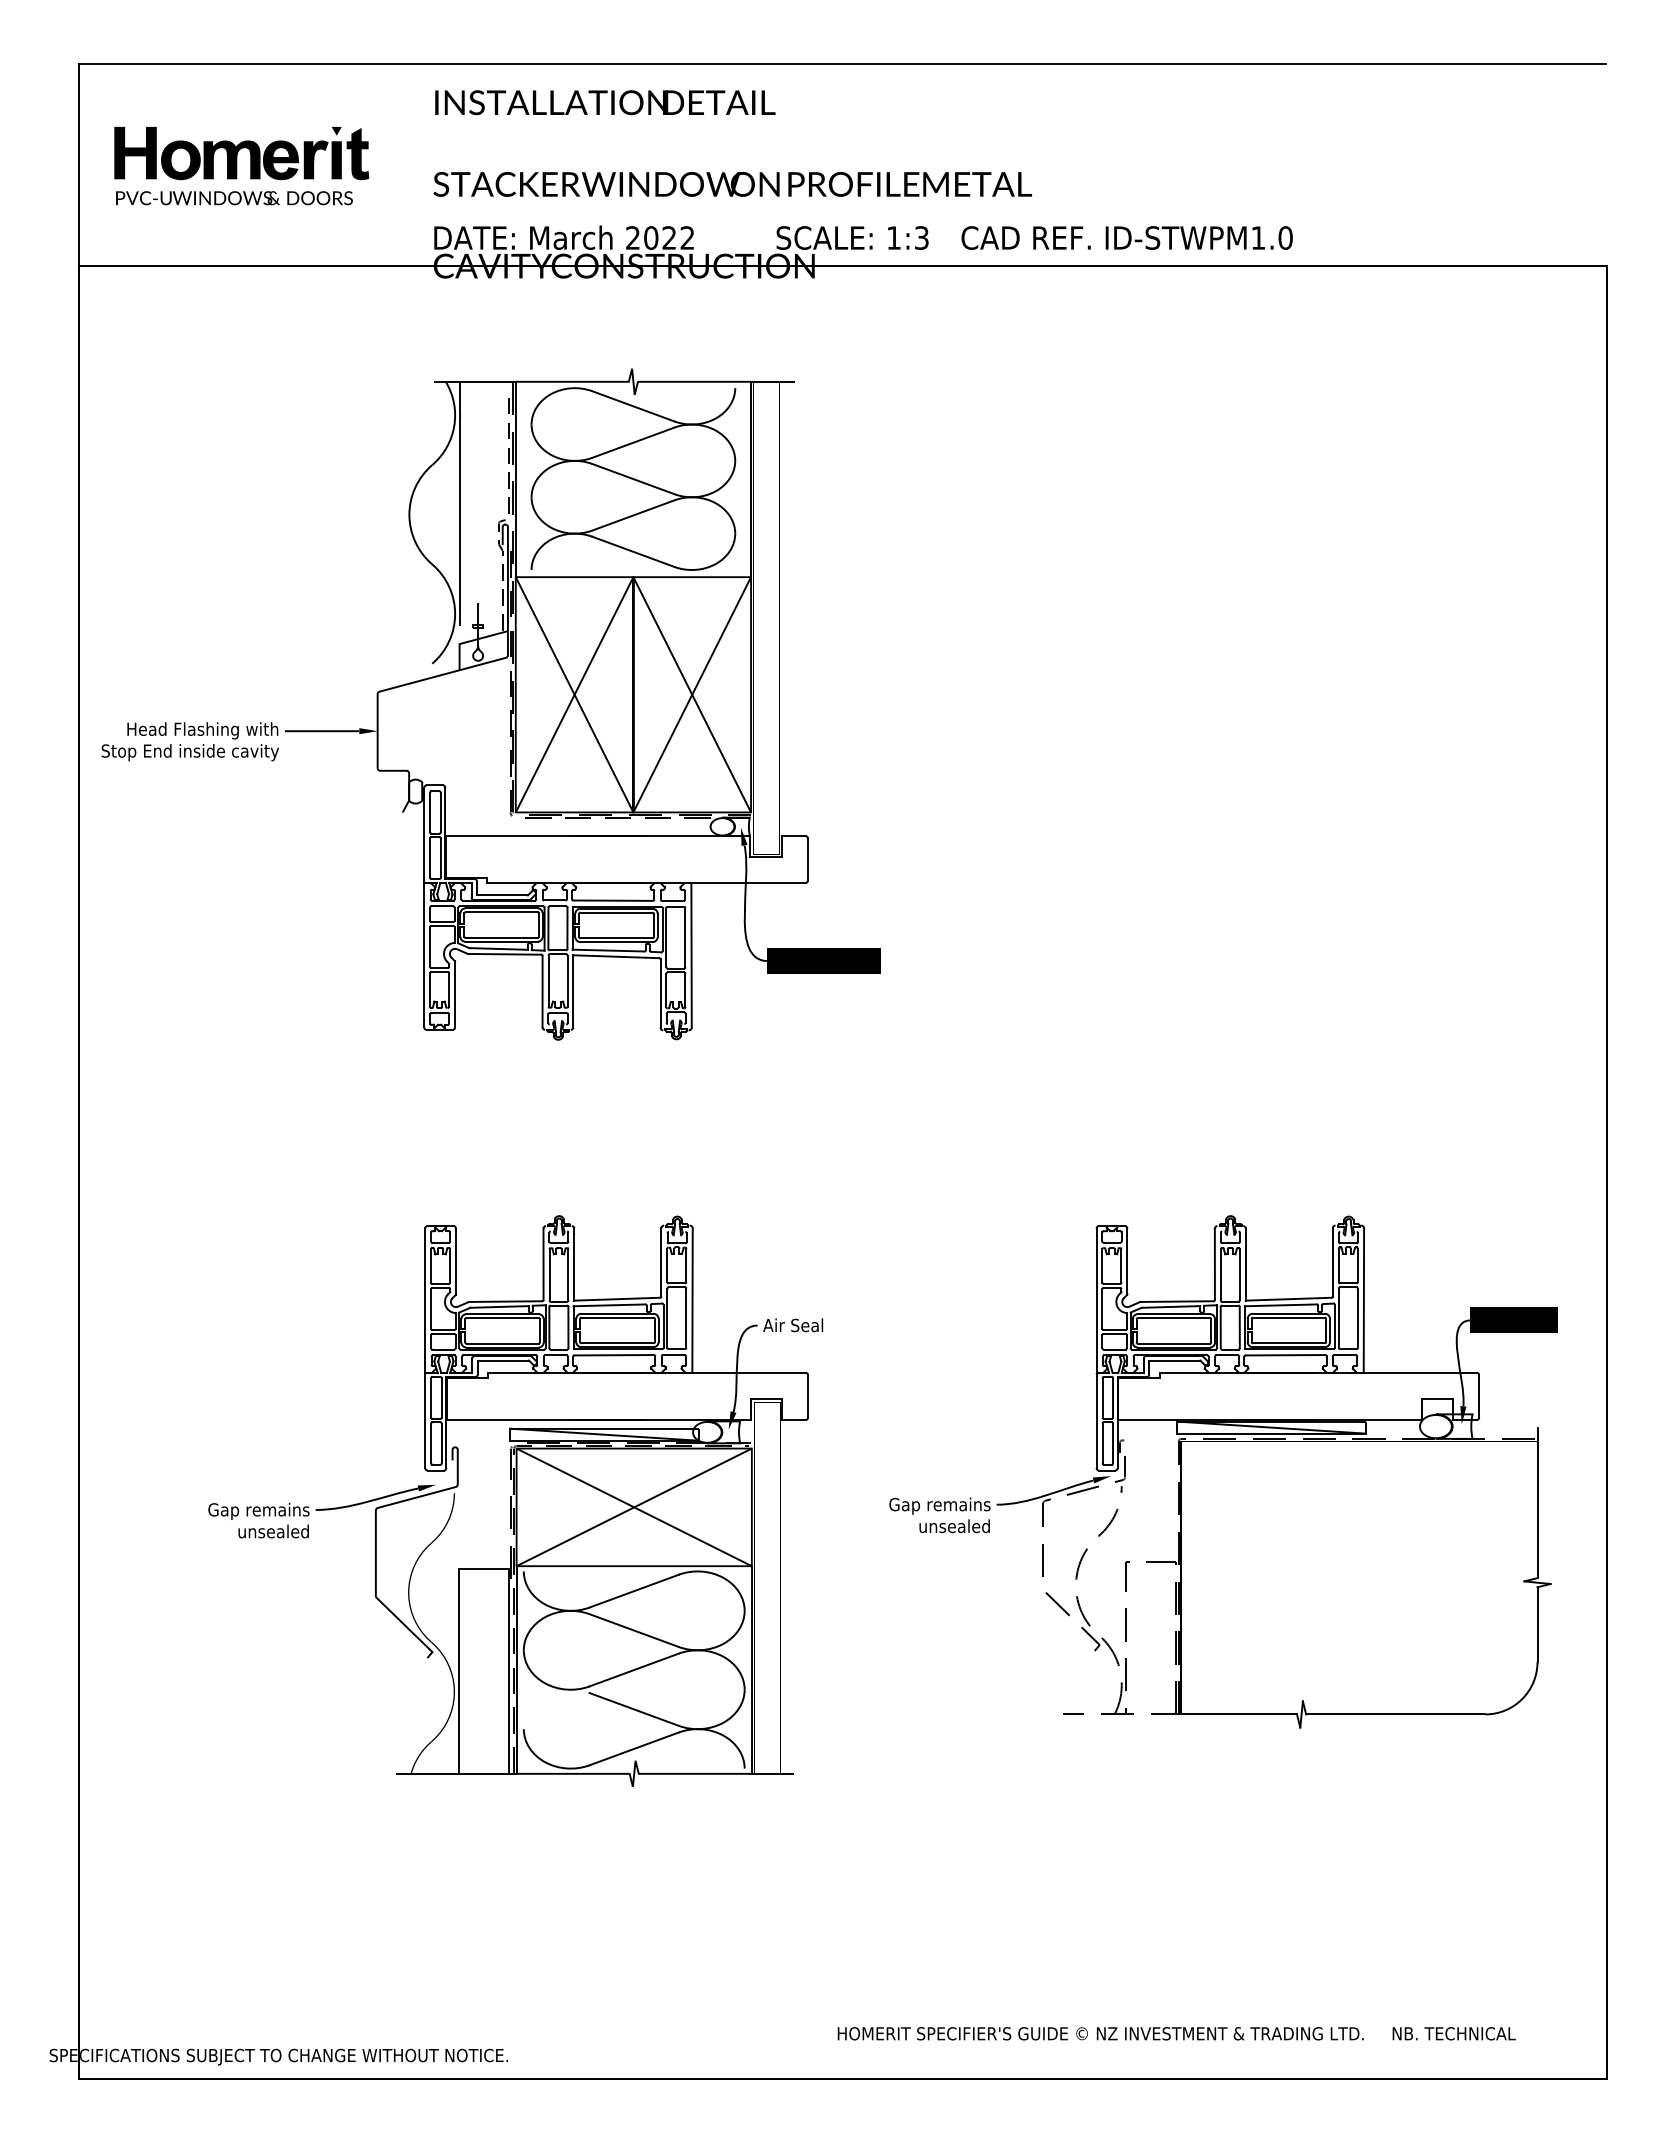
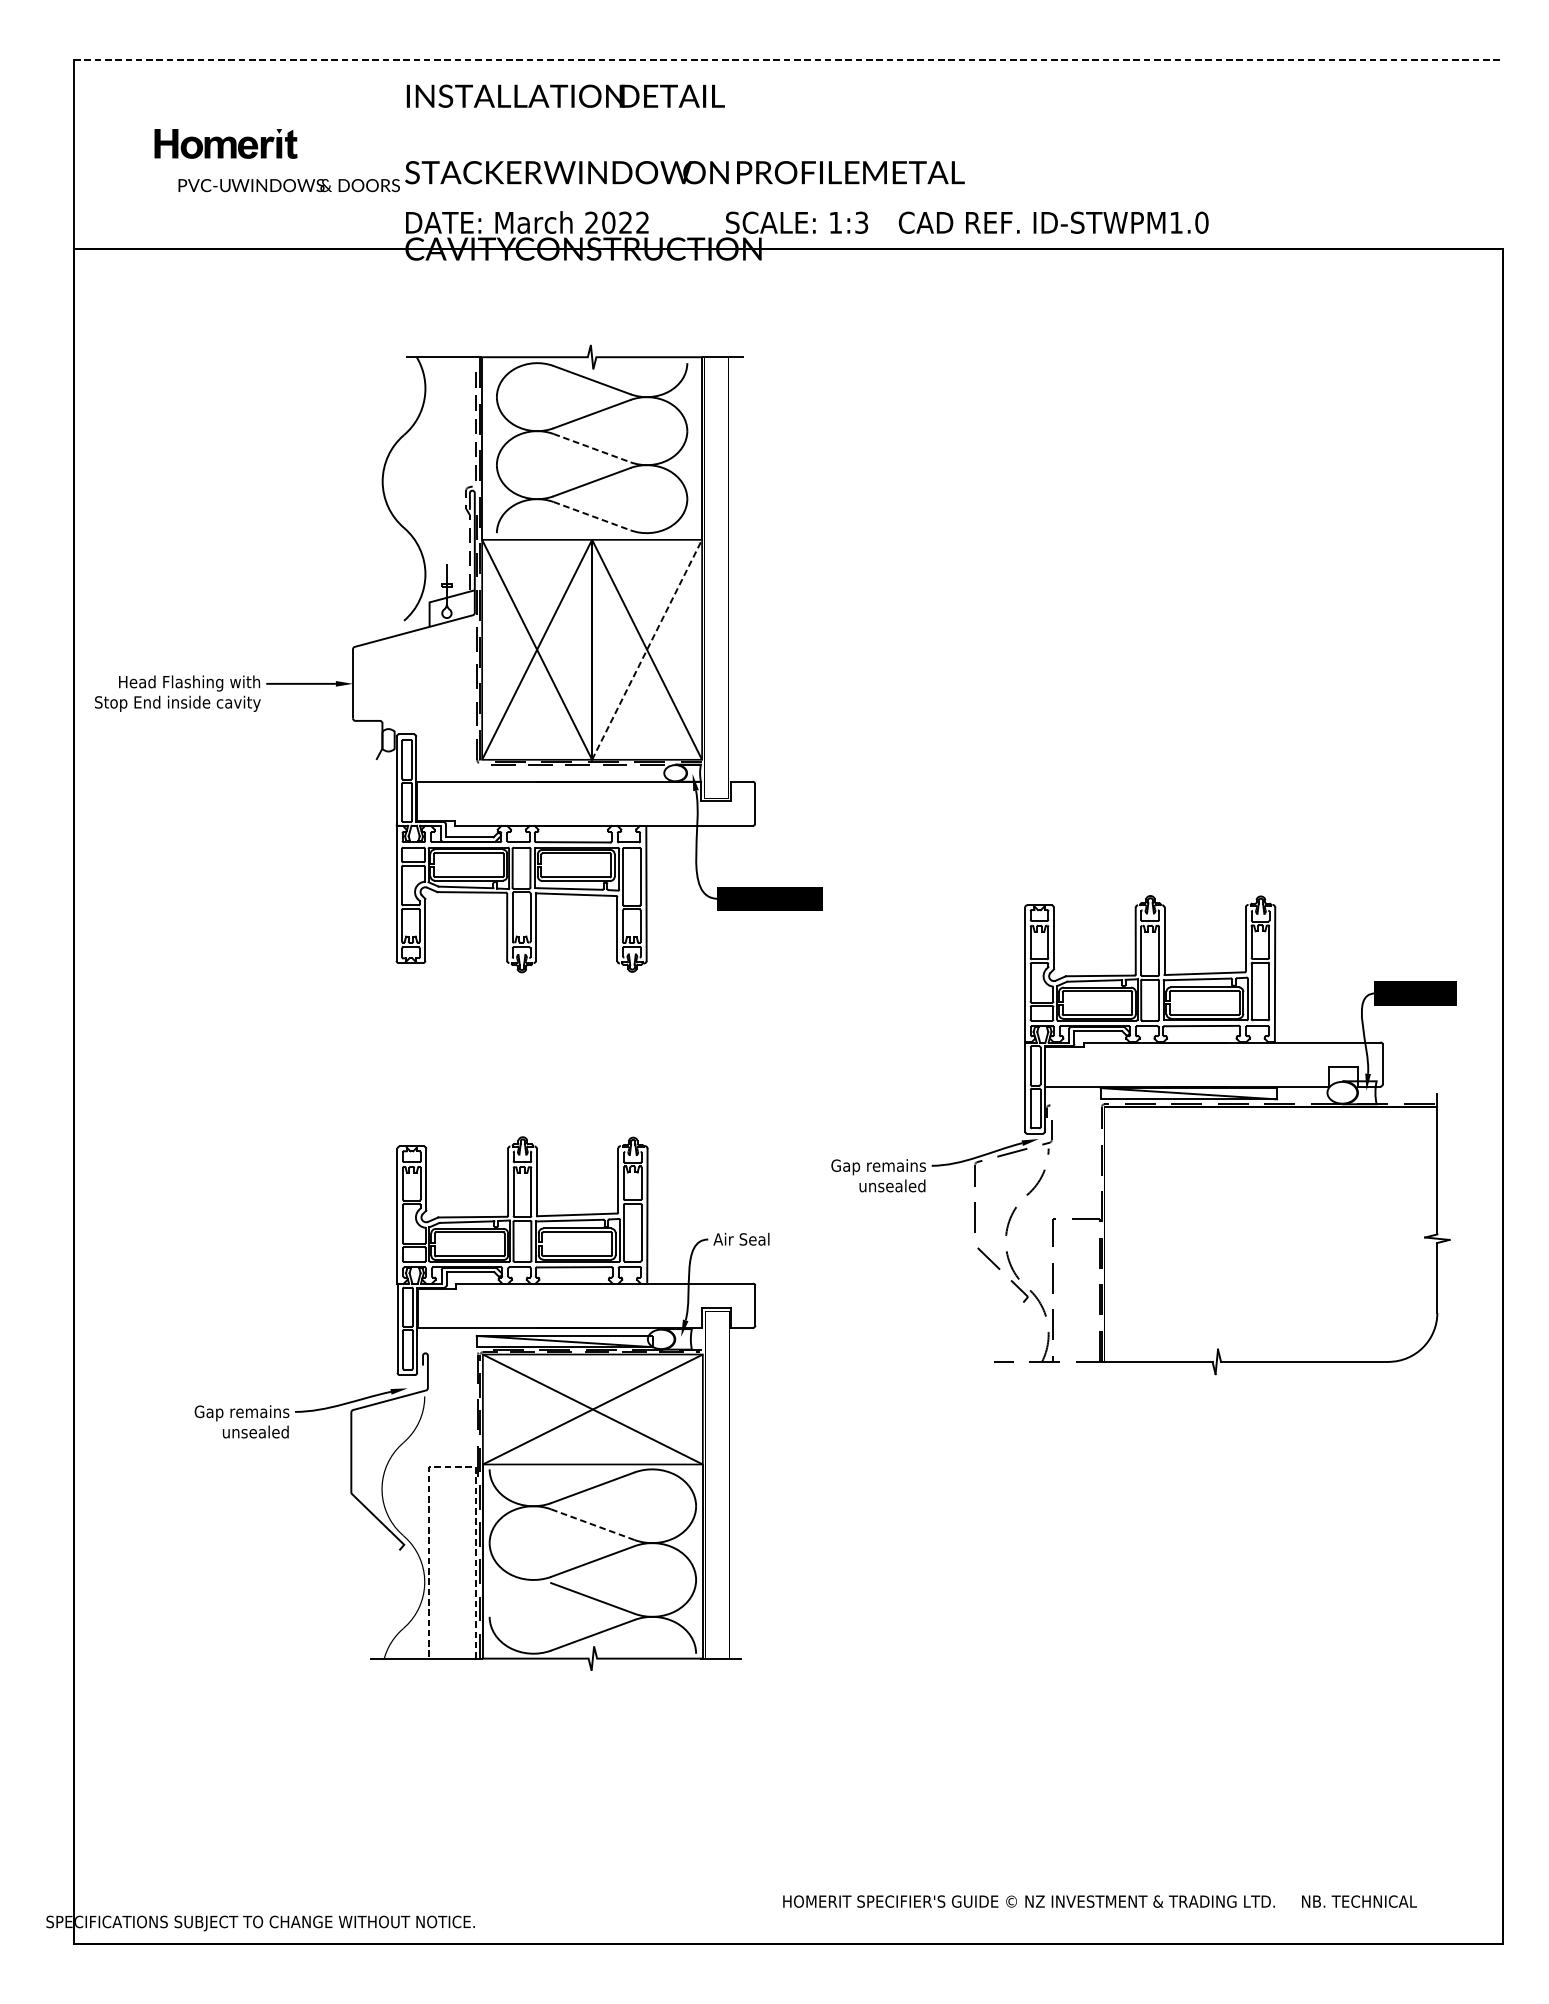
line: (843, 64) -> (788, 60), solid -> dashed
part: (241, 153) -> (225, 143), size x0.6
text: (234, 198) -> (289, 185), moved
line: (633, 479) -> (592, 448), solid -> dashed
line: (459, 502) -> (429, 470), removed
line: (633, 551) -> (592, 515), solid -> dashed
line: (692, 694) -> (647, 649), solid -> dashed
part: (1223, 1471) -> (1143, 1134), moved
line: (483, 1568) -> (451, 1466), solid -> dashed
line: (634, 1630) -> (593, 1524), solid -> dashed

